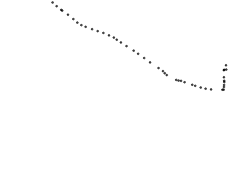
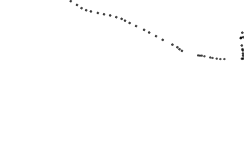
part: (193, 84) -> (211, 57), size x0.7

